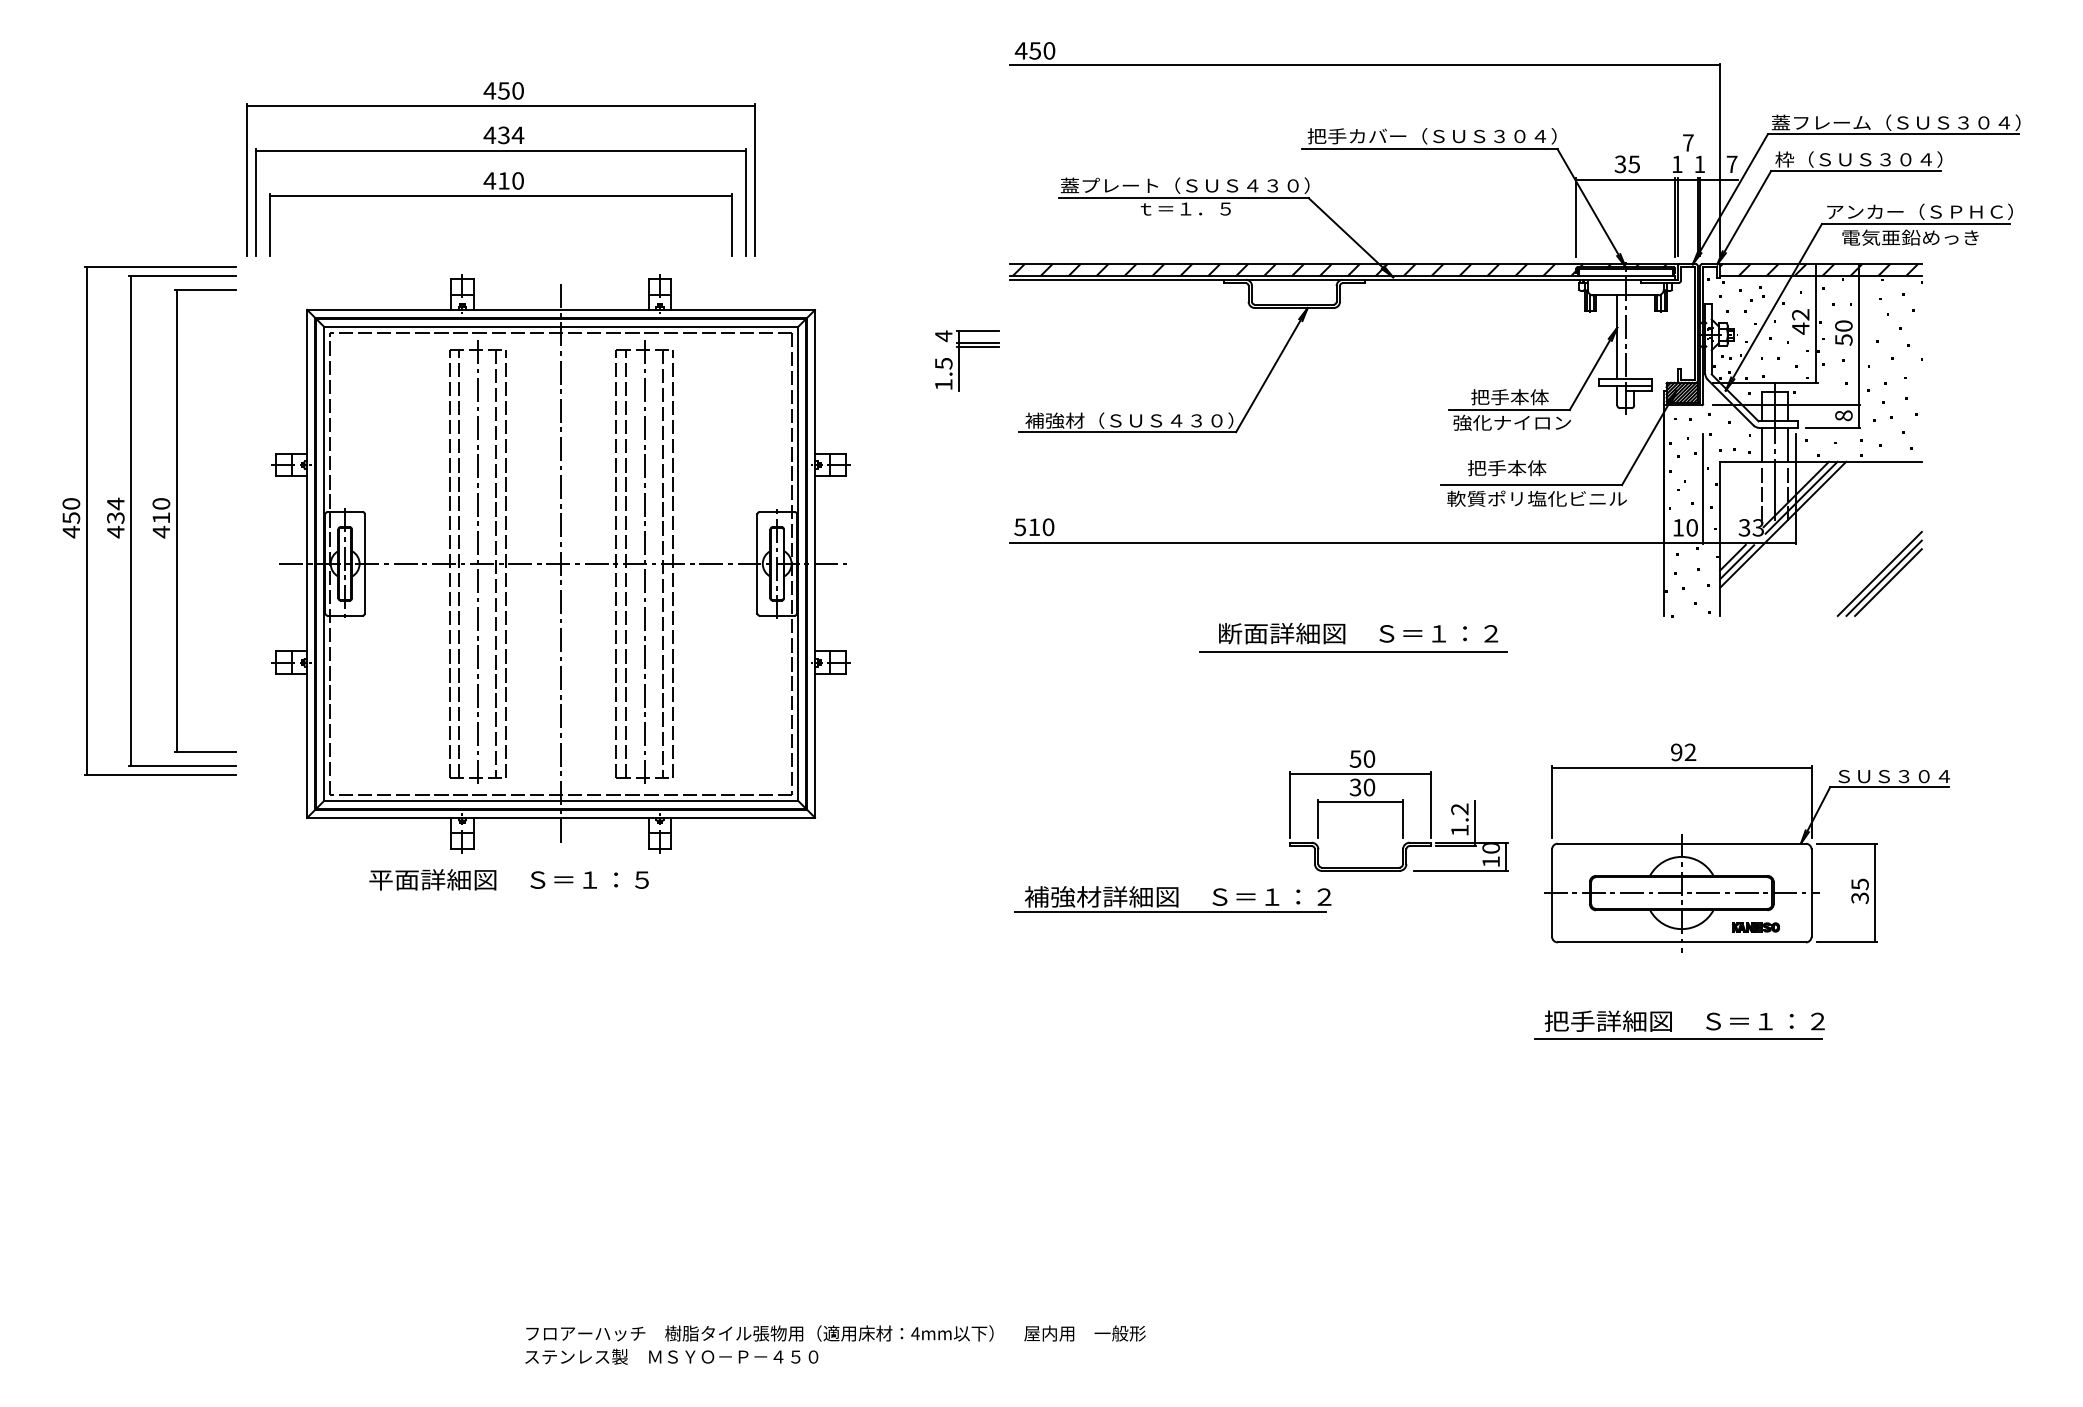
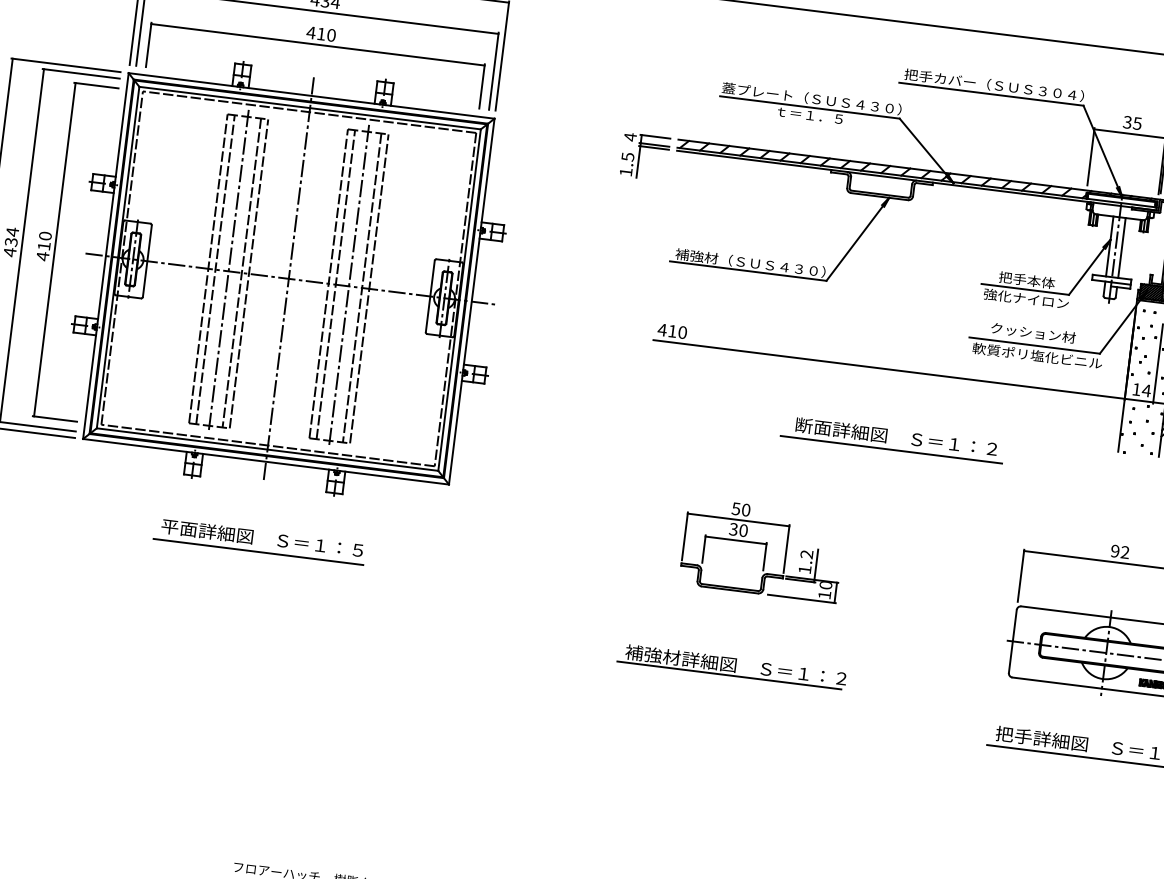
line: (1634, 336) -> (1122, 247), added
part: (959, 360) -> (639, 156), moved
text: (1527, 468) -> (1033, 333), 把手本体 -> クッション材
text: (1019, 527) -> (661, 330), 510 -> 410
text: (1692, 527) -> (1146, 390), 10 -> 14
part: (560, 563) -> (288, 278), moved
part: (1398, 810) -> (762, 549), moved
line: (505, 899) -> (257, 552), added
part: (1172, 899) -> (731, 666), moved

